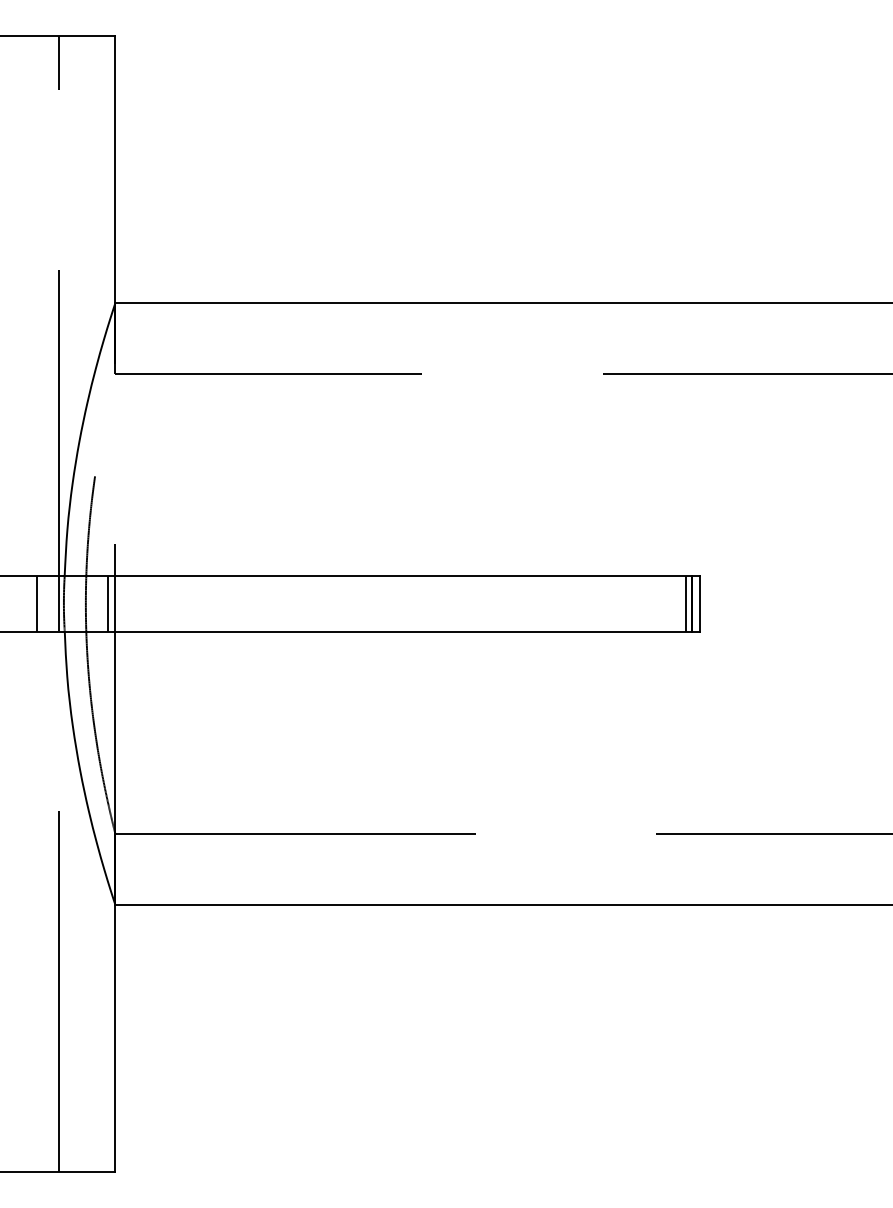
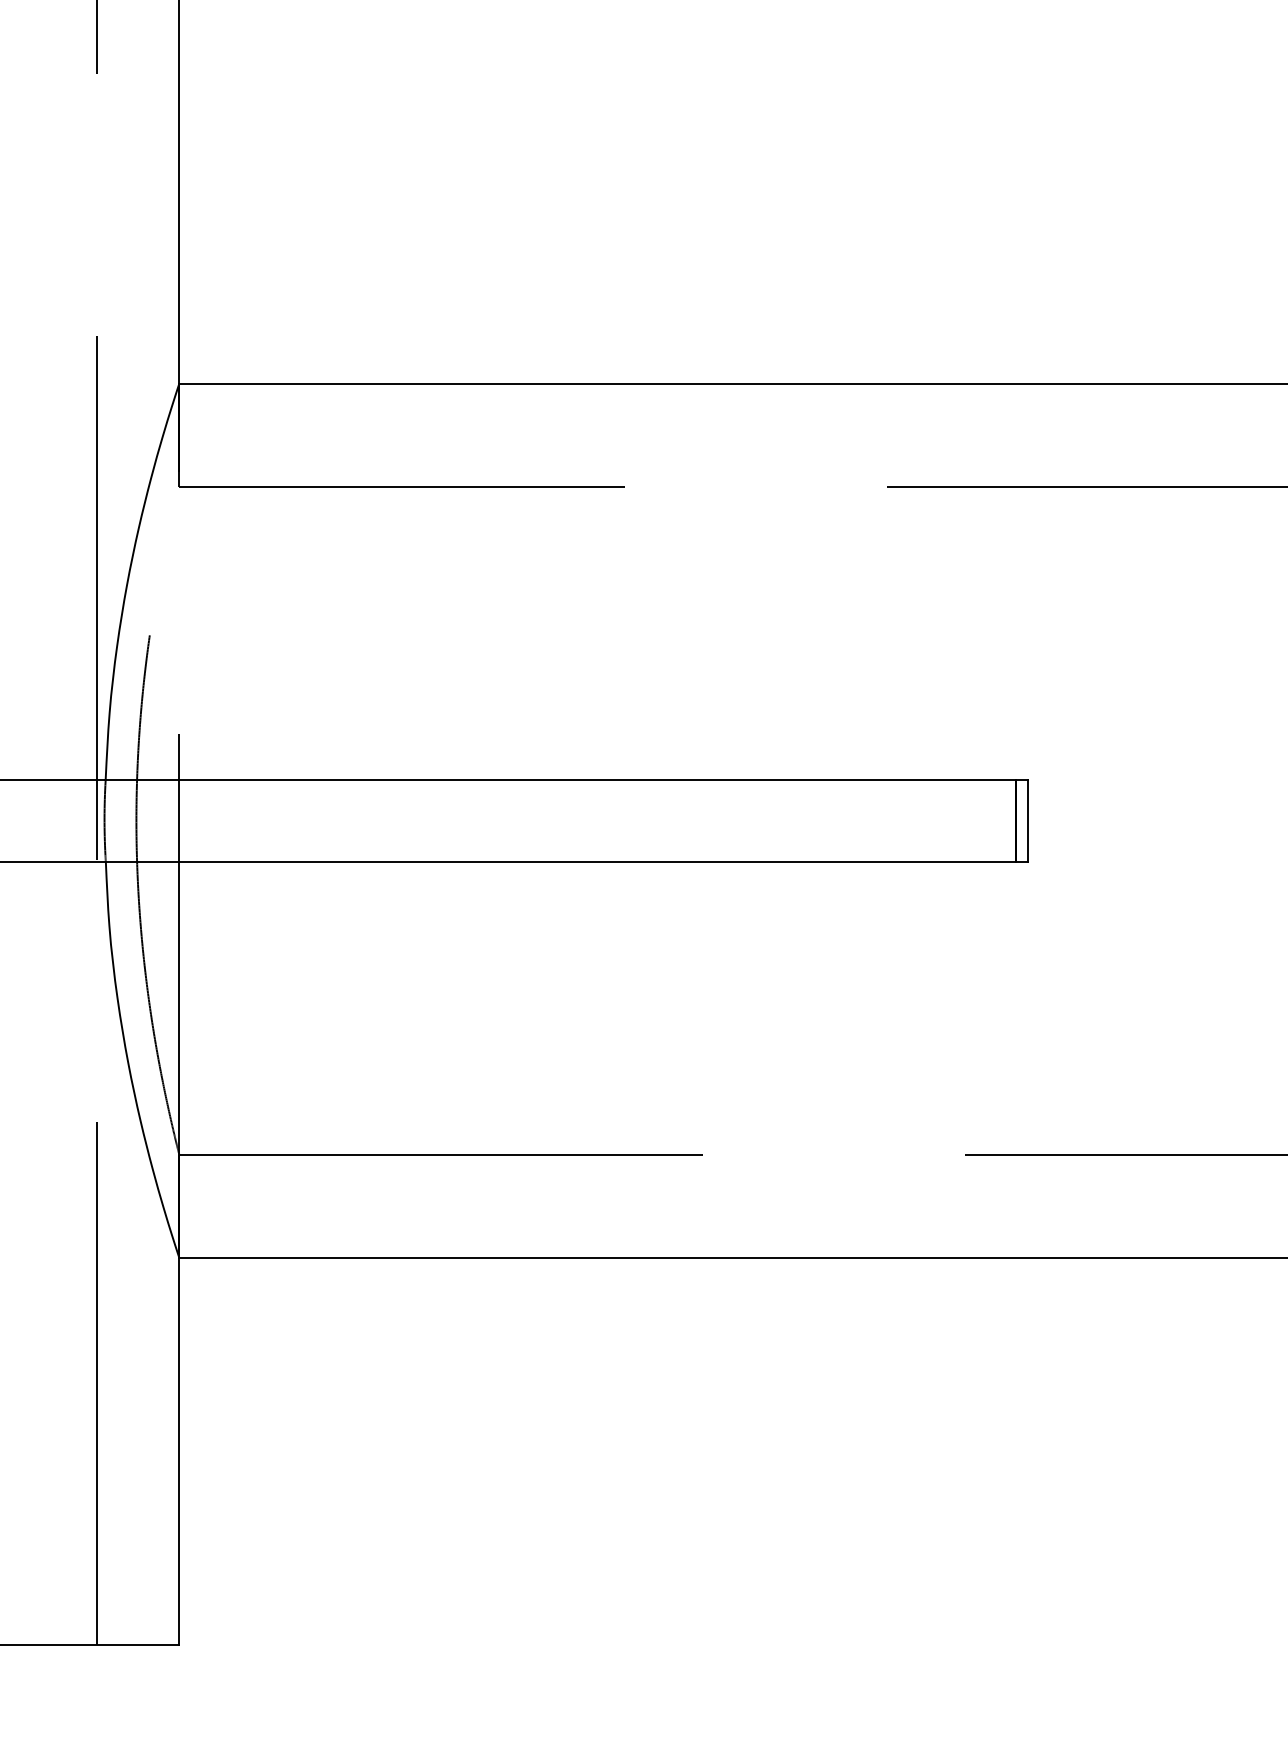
line: (37, 603) -> (66, 820), removed
line: (108, 603) -> (169, 820), removed
line: (685, 603) -> (1007, 820), removed

